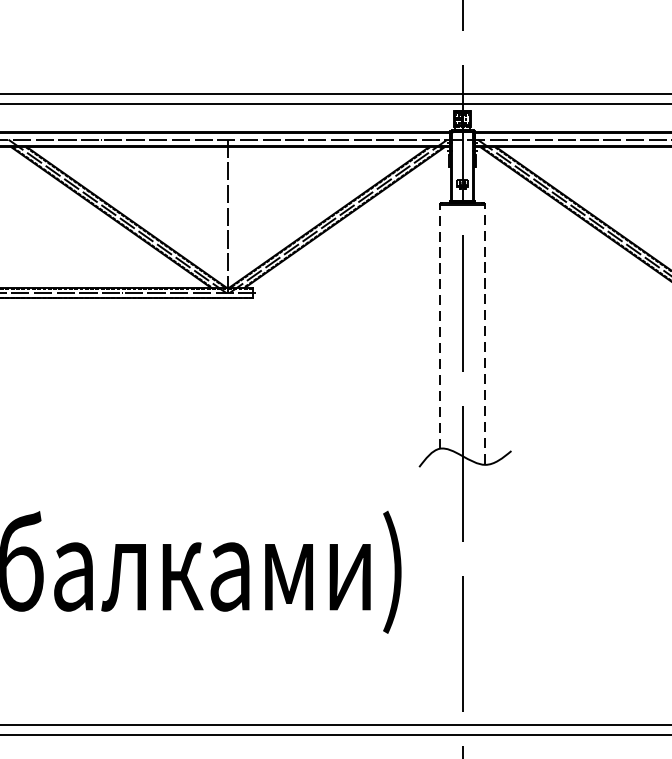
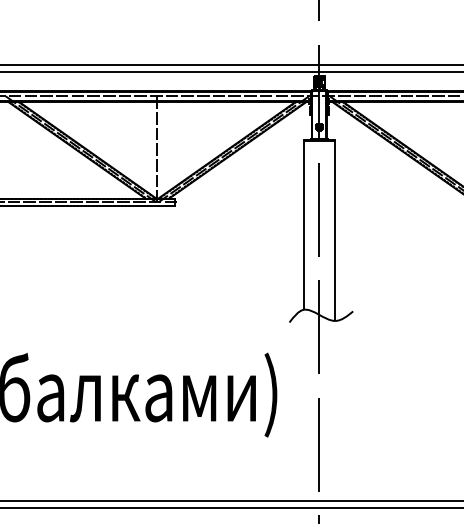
line: (471, 203) -> (325, 140), dashed -> solid

